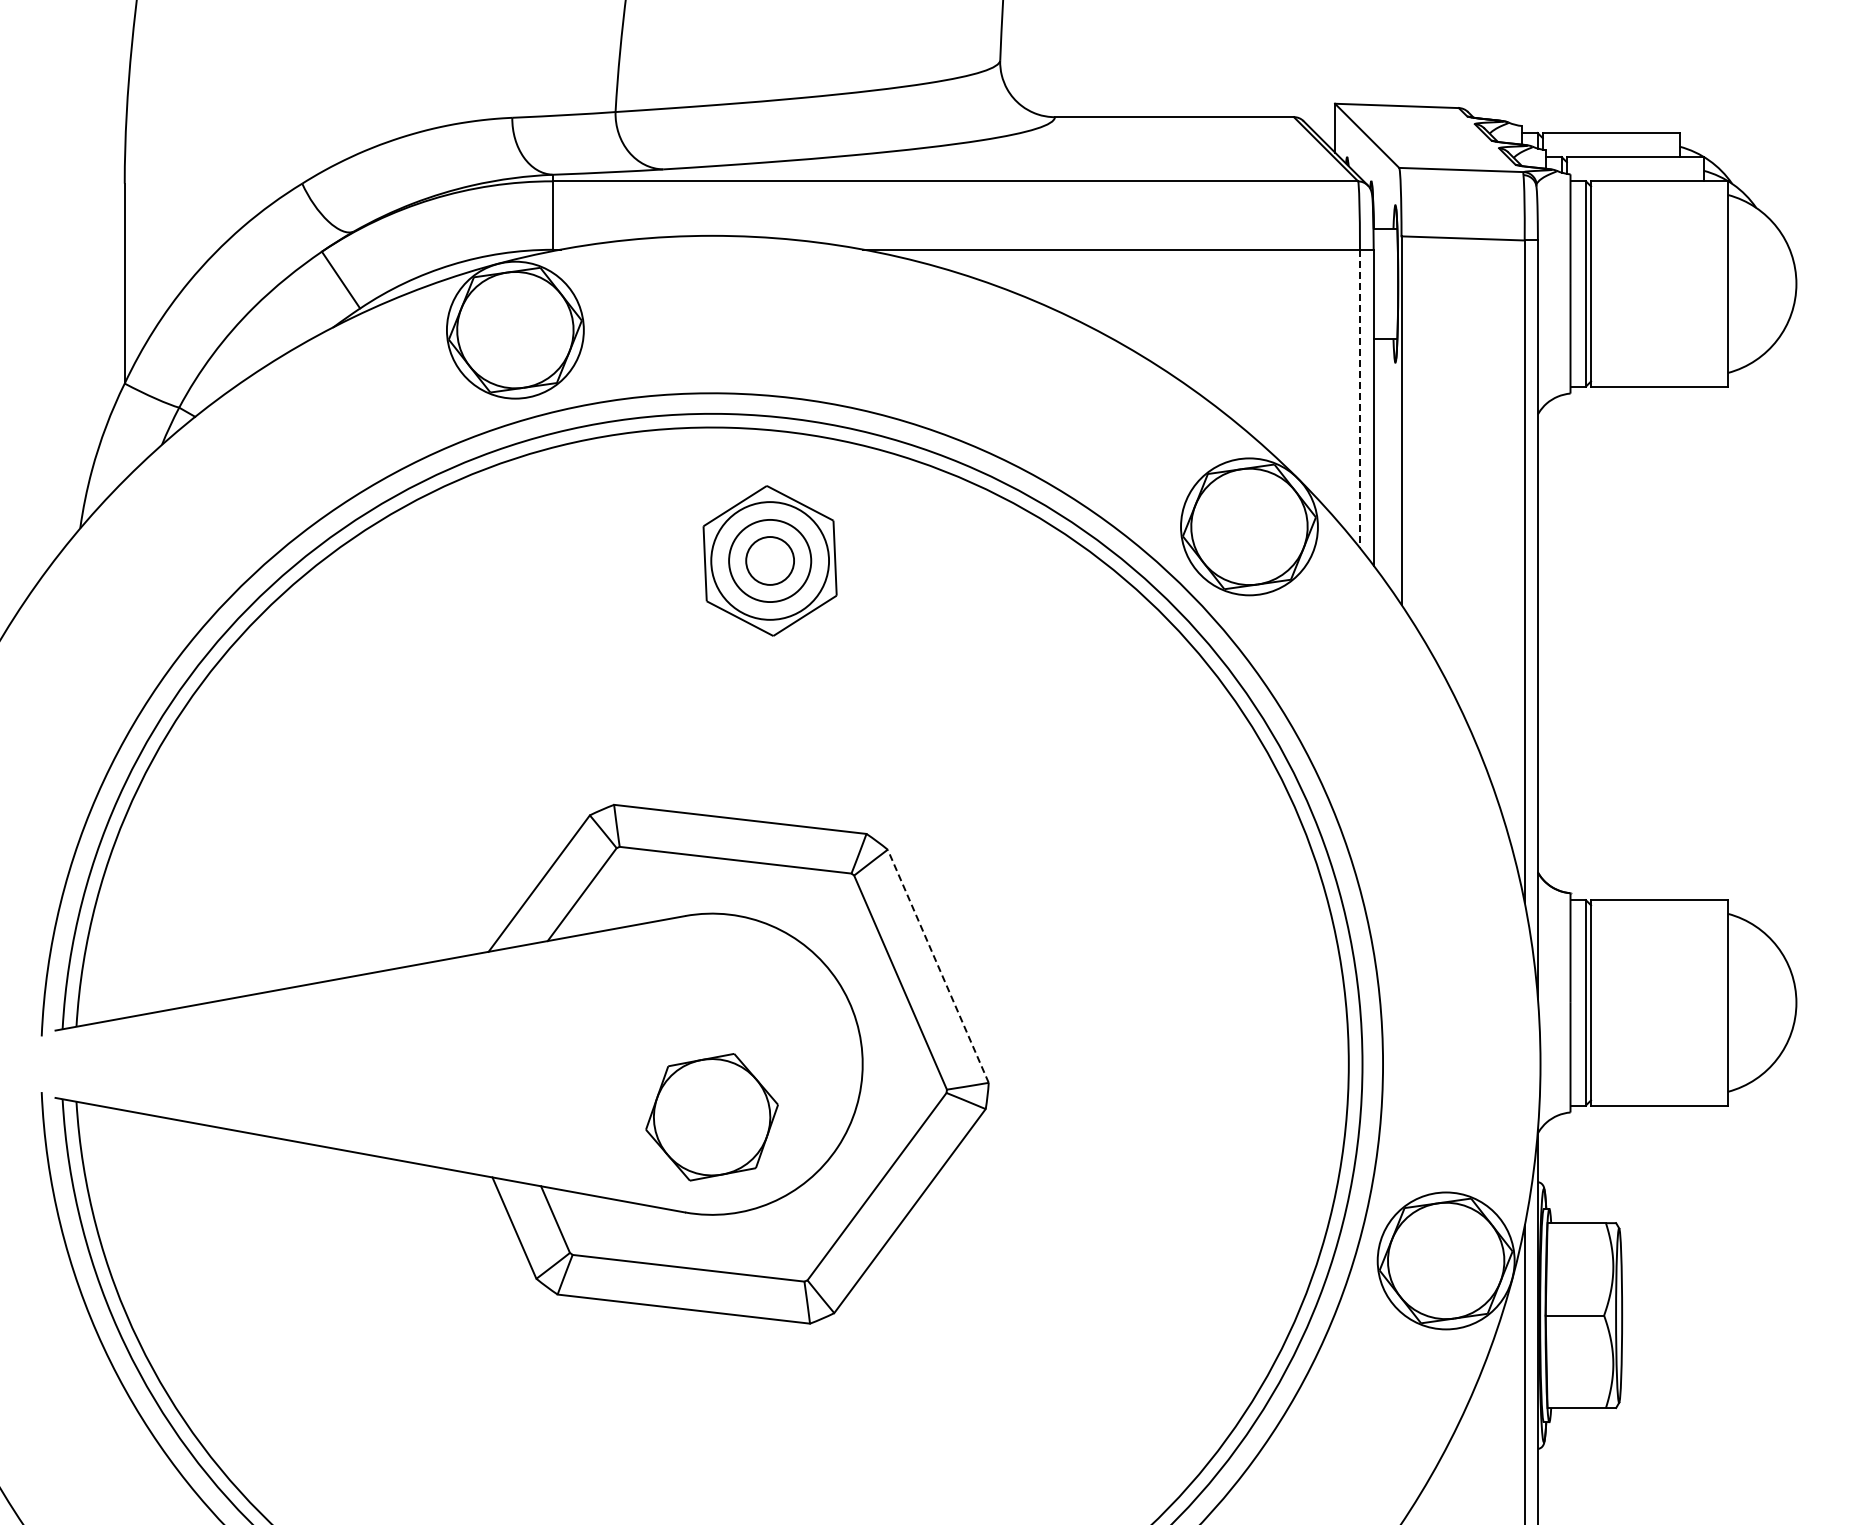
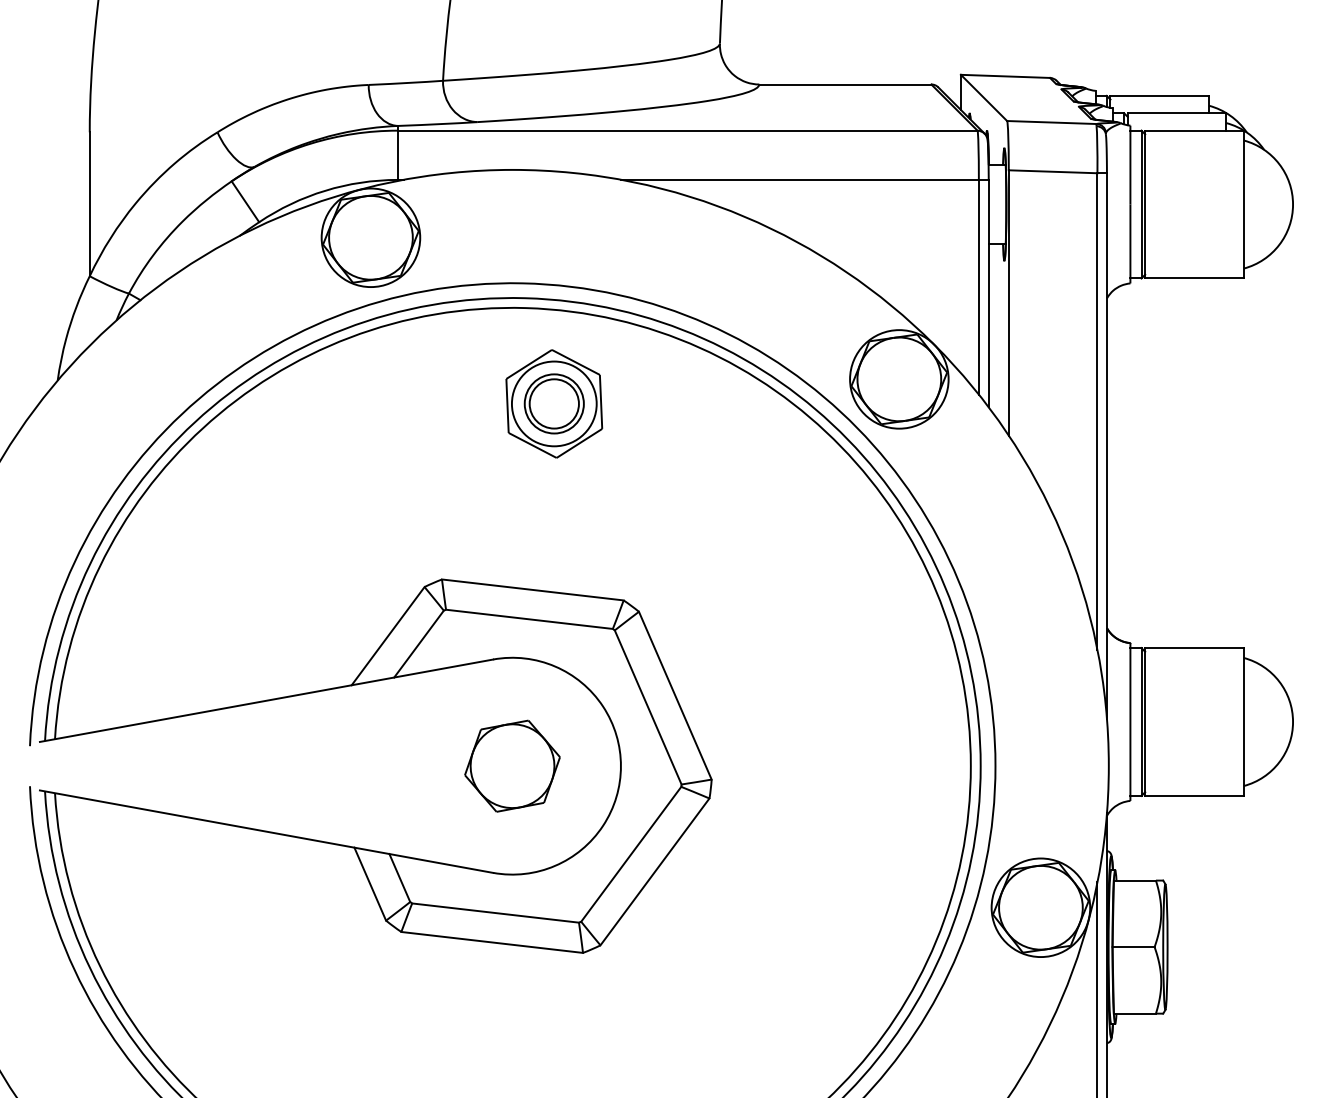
line: (1359, 399) -> (978, 287), dashed -> solid
circle: (769, 560) -> (553, 403), size x1.43
line: (938, 965) -> (675, 695), dashed -> solid
part: (711, 1117) -> (512, 766), moved

